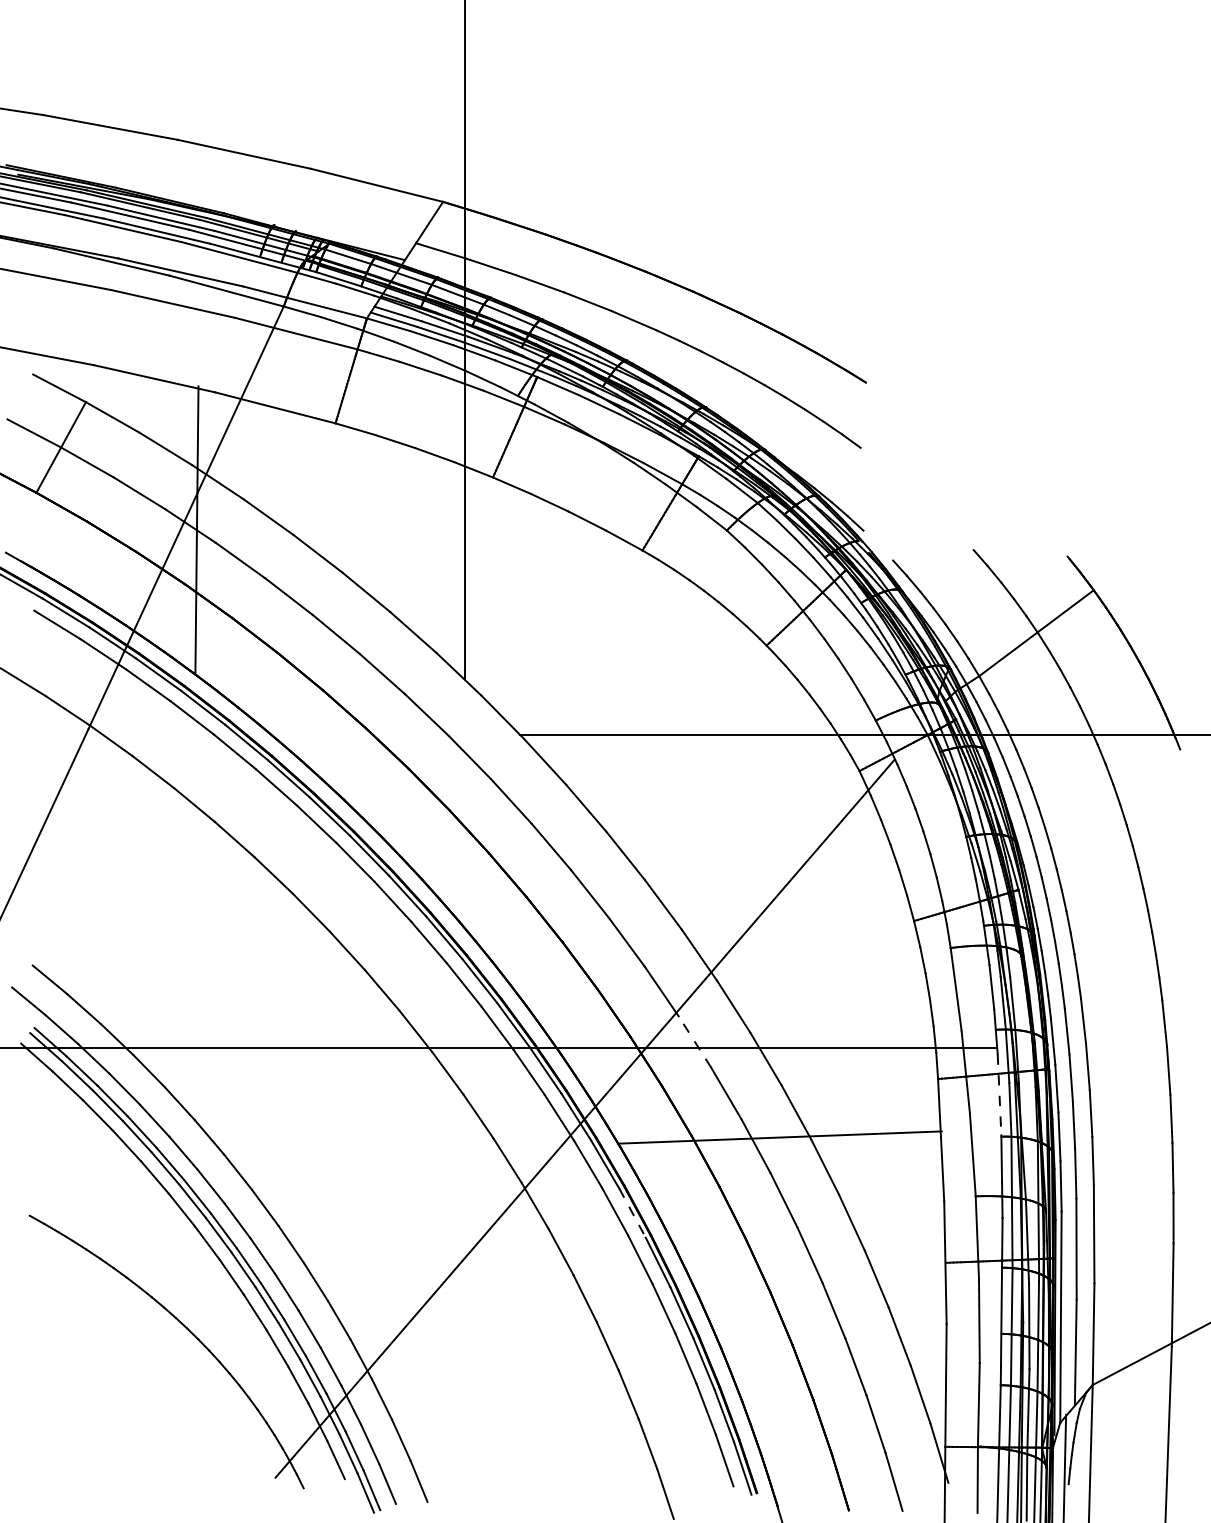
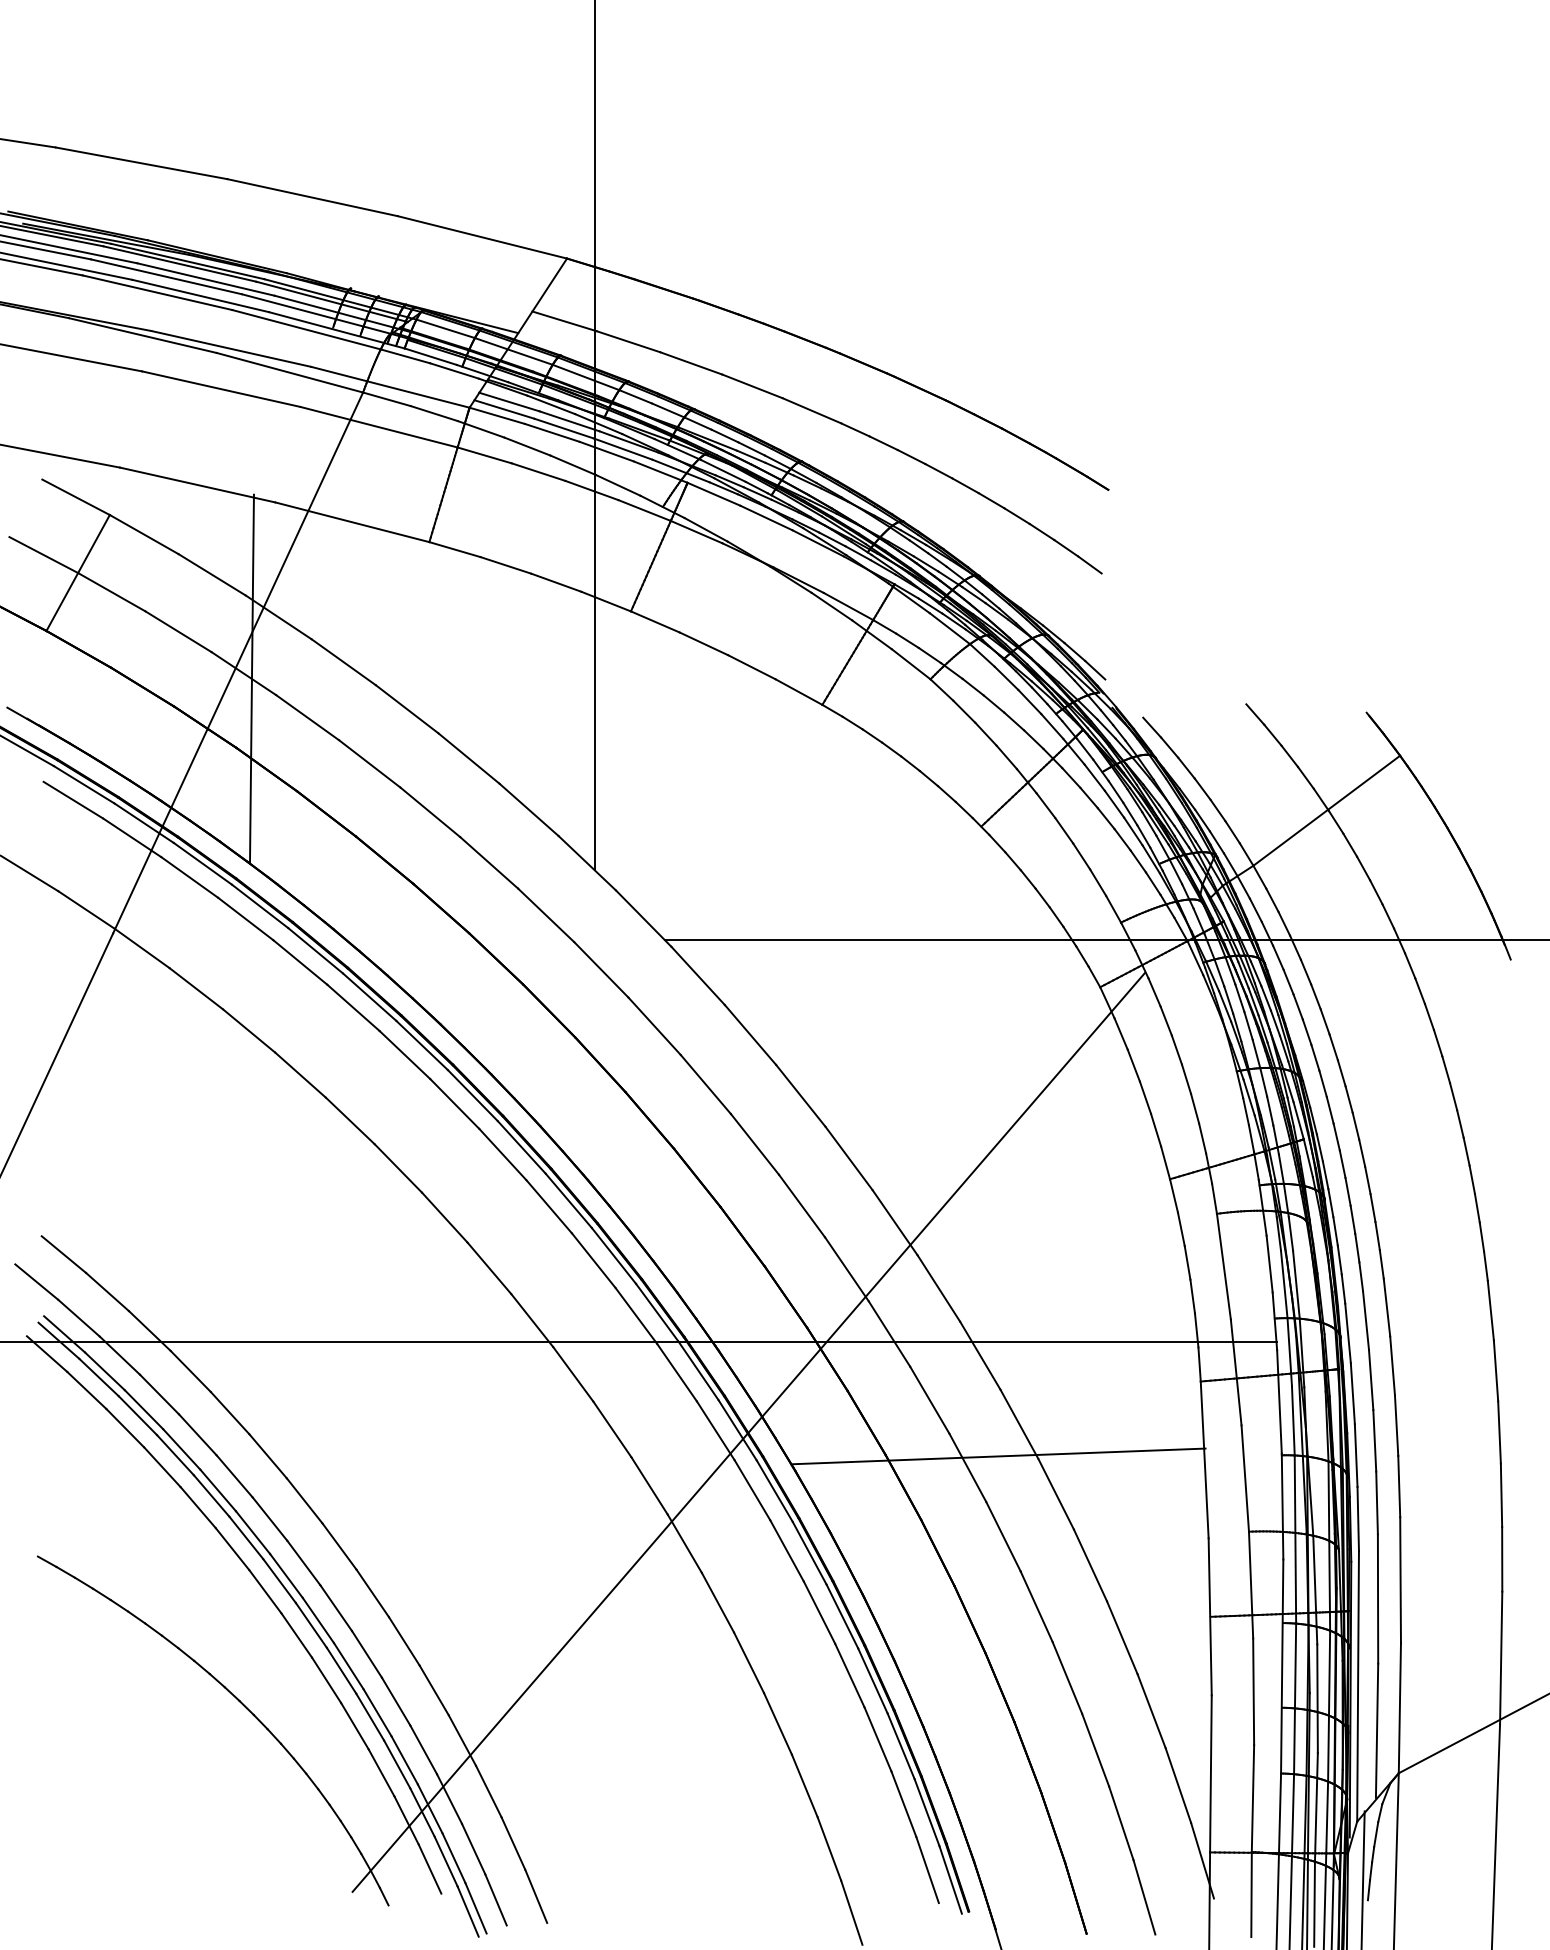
line: (694, 1042) -> (889, 1334), dashed -> solid
line: (999, 1094) -> (1279, 1401), dashed -> solid
line: (632, 1213) -> (809, 1553), dashed -> solid

